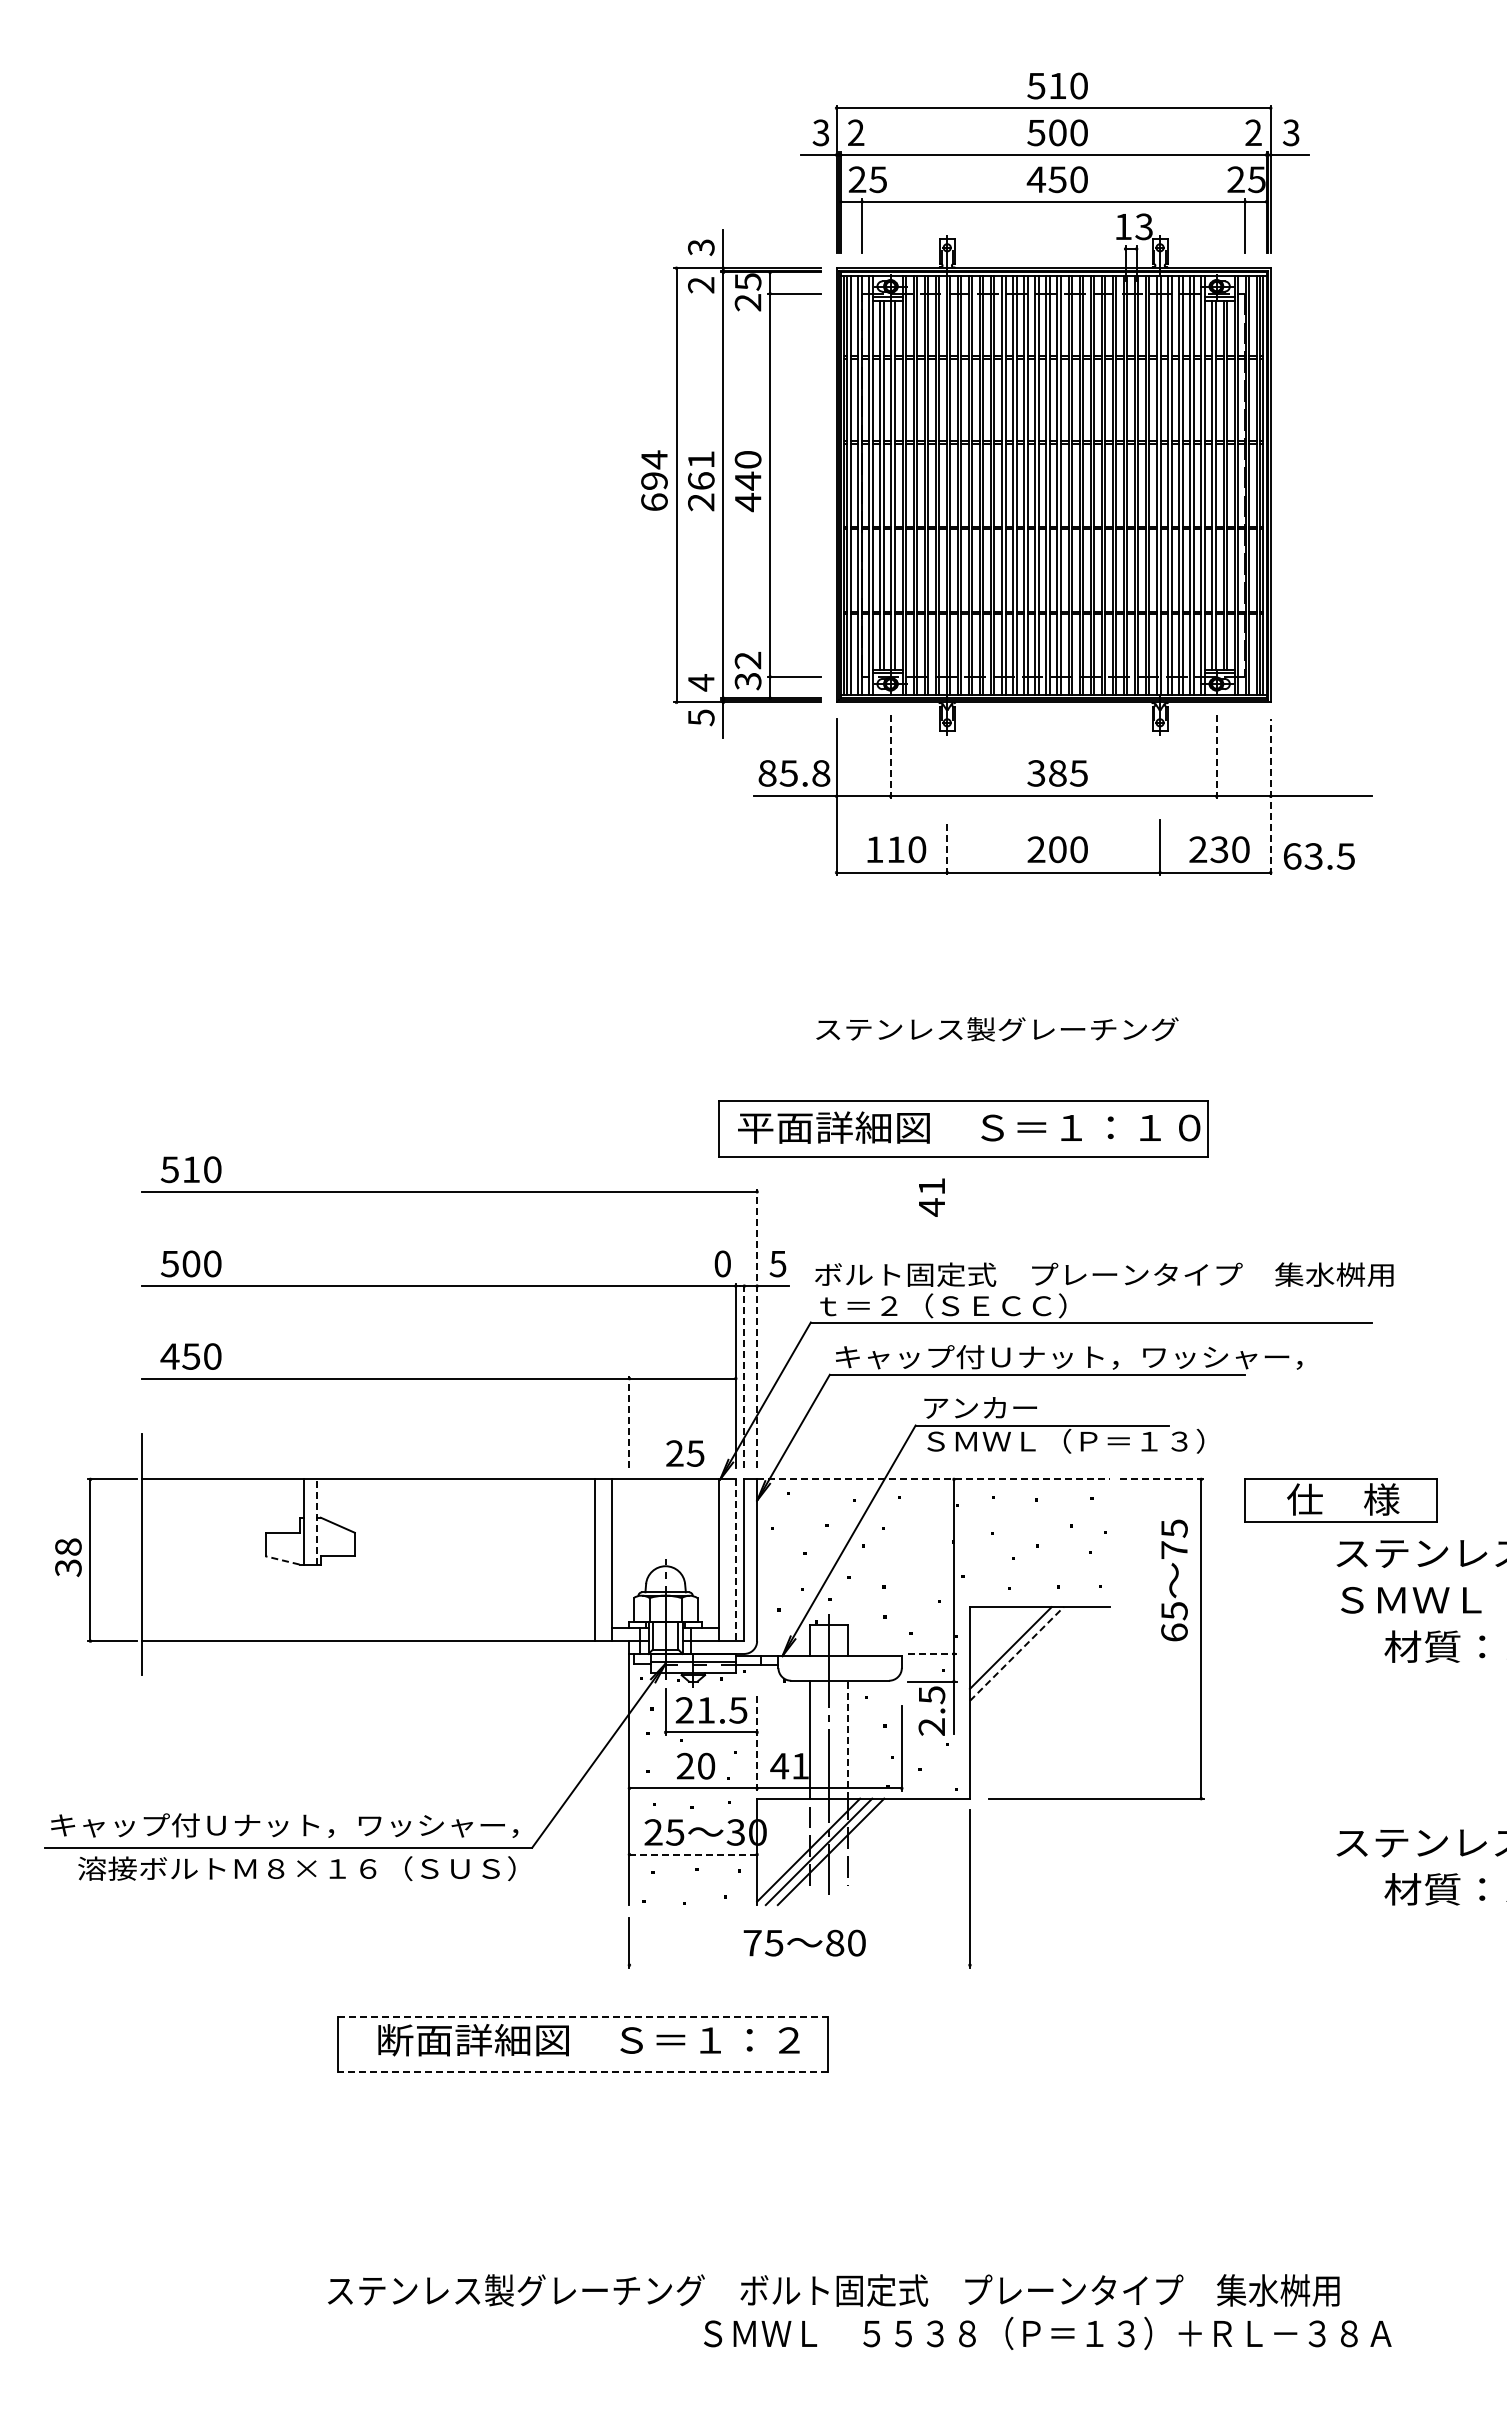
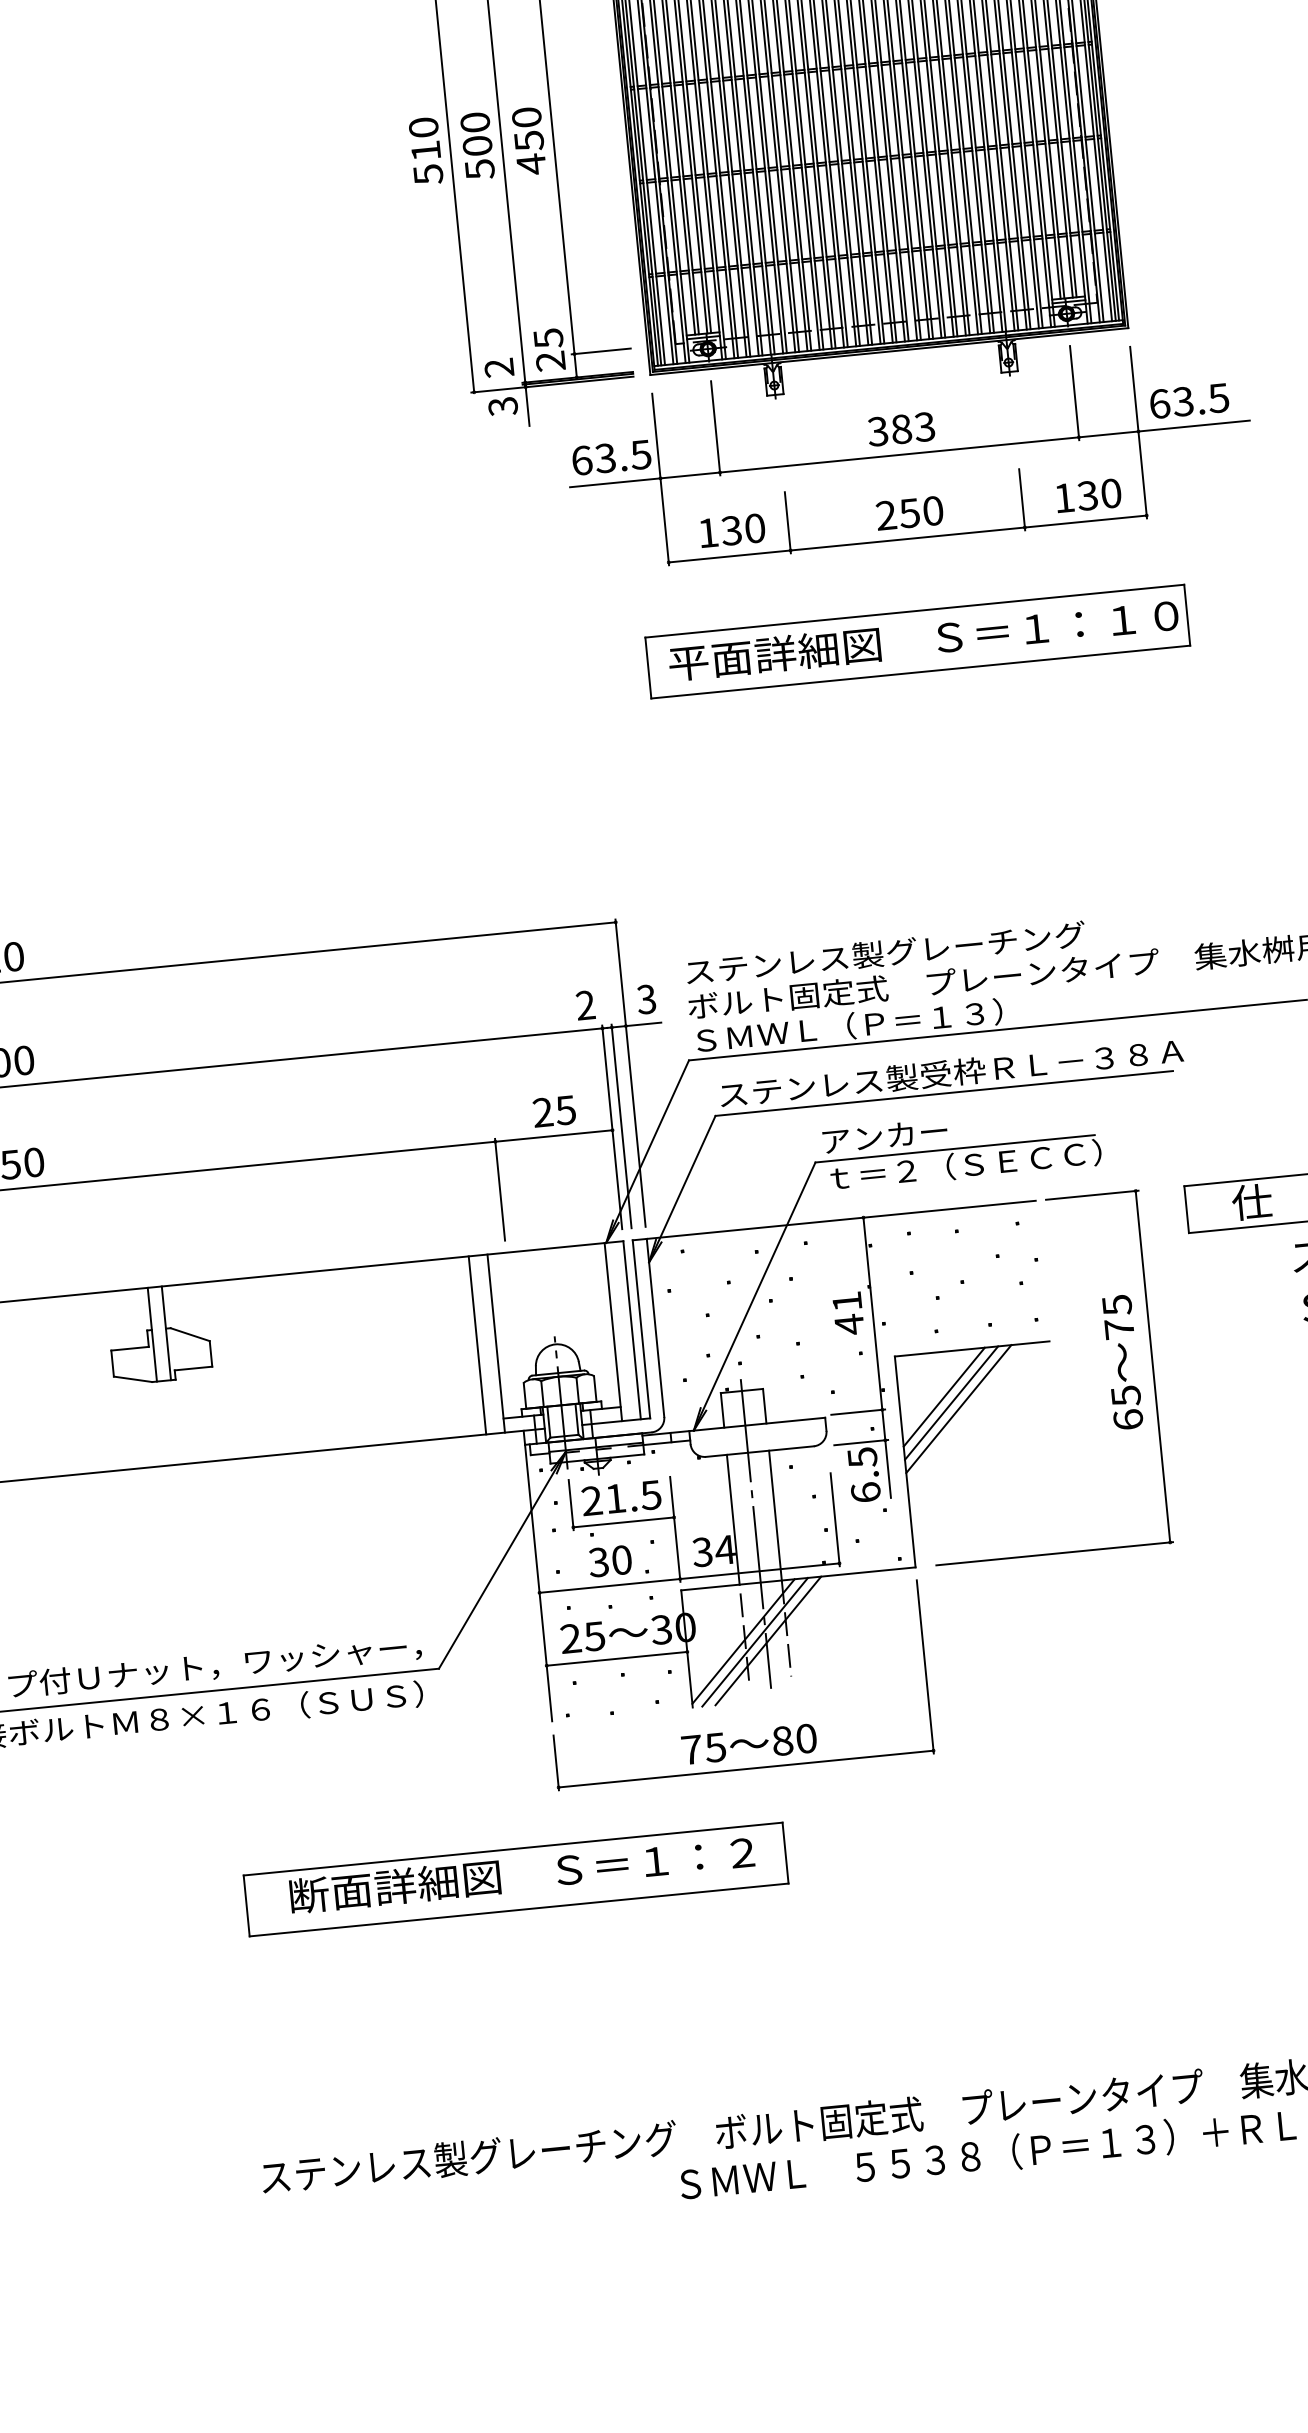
text: (654, 480) -> (426, 150), 694 -> 510
text: (748, 480) -> (529, 140), 440 -> 450
text: (701, 481) -> (477, 146), 261 -> 500
text: (747, 670) -> (548, 349), 32 -> 25
text: (701, 682) -> (499, 367), 4 -> 2
text: (701, 717) -> (503, 406), 5 -> 3
line: (890, 756) -> (715, 428), dashed -> solid
line: (1216, 756) -> (1074, 393), dashed -> solid
text: (794, 773) -> (611, 457), 85.8 -> 63.5
text: (1078, 773) -> (924, 427), 385 -> 383
line: (1270, 797) -> (1138, 432), dashed -> solid
line: (947, 847) -> (788, 522), dashed -> solid
text: (895, 849) -> (731, 530), 110 -> 130
text: (1057, 849) -> (909, 513), 200 -> 250
text: (1198, 849) -> (1064, 497), 230 -> 130
text: (1319, 856) -> (1189, 401), moved
text: (997, 1029) -> (885, 953), moved
part: (963, 1128) -> (917, 641), moved
text: (931, 1197) -> (847, 1313), moved
text: (722, 1263) -> (585, 1004), 0 -> 2
text: (778, 1263) -> (647, 998), 5 -> 3
text: (957, 1305) -> (848, 1025), ｔ＝２（ＳＥＣＣ） -> ＳＭＷＬ（Ｐ＝１３）
line: (757, 1328) -> (630, 1072), dashed -> solid
text: (1069, 1356) -> (977, 1069), キャップ付Ｕナット，ワッシャー， -> ステンレス製受枠ＲＬ－３８Ａ
line: (744, 1375) -> (621, 1125), dashed -> solid
line: (629, 1421) -> (500, 1188), dashed -> solid
text: (1065, 1440) -> (982, 1162), ＳＭＷＬ（Ｐ＝１３） -> ｔ＝２（ＳＥＣＣ）
text: (685, 1453) -> (554, 1111), moved
line: (933, 1479) -> (840, 1219), dashed -> solid
line: (1162, 1479) -> (1093, 1195), dashed -> solid
line: (316, 1521) -> (166, 1332), dashed -> solid
line: (282, 1560) -> (133, 1379), dashed -> solid
line: (735, 1560) -> (631, 1330), dashed -> solid
text: (1174, 1580) -> (1122, 1362), moved
line: (932, 1653) -> (858, 1411), dashed -> solid
line: (1017, 1653) -> (952, 1402), dashed -> solid
line: (1022, 1659) -> (958, 1408), added
text: (931, 1726) -> (865, 1492), 2.5 -> 6.5
line: (848, 1739) -> (775, 1515), dashed -> solid
line: (757, 1743) -> (675, 1529), dashed -> solid
text: (789, 1765) -> (713, 1550), 41 -> 34
text: (685, 1766) -> (598, 1562), 20 -> 30
line: (693, 1854) -> (617, 1658), dashed -> solid
line: (799, 1965) -> (745, 1769), added
line: (583, 2016) -> (513, 1848), dashed -> solid
line: (583, 2071) -> (519, 1909), dashed -> solid

